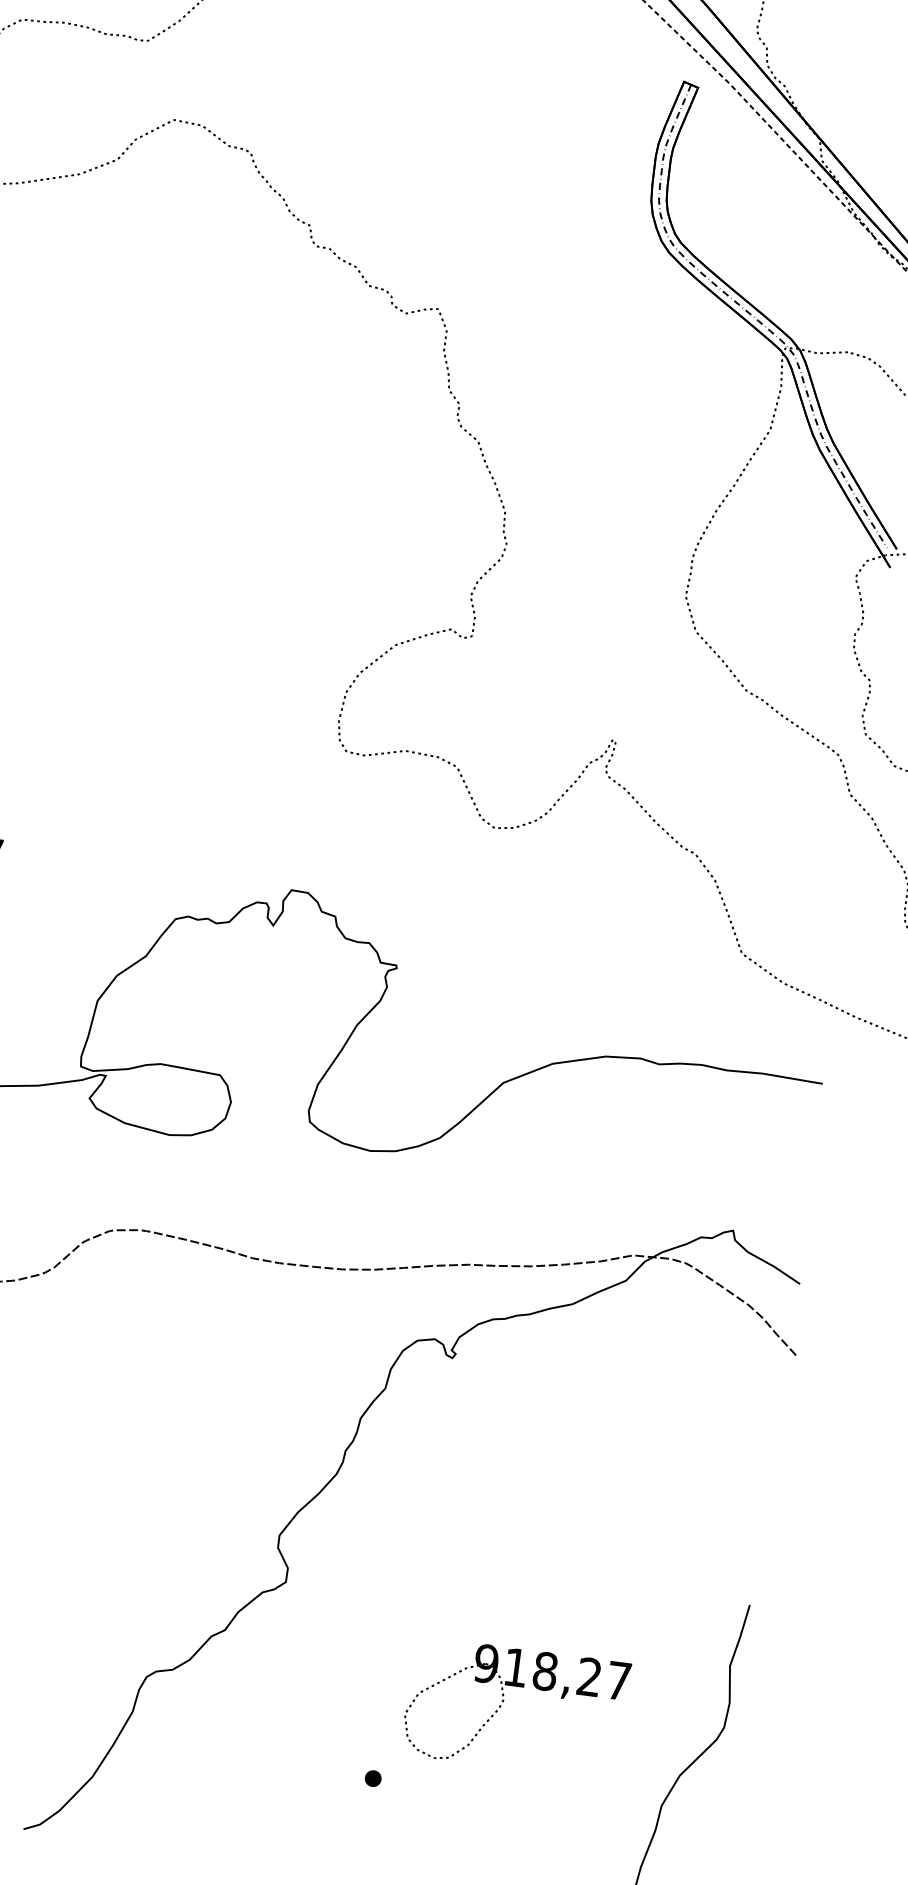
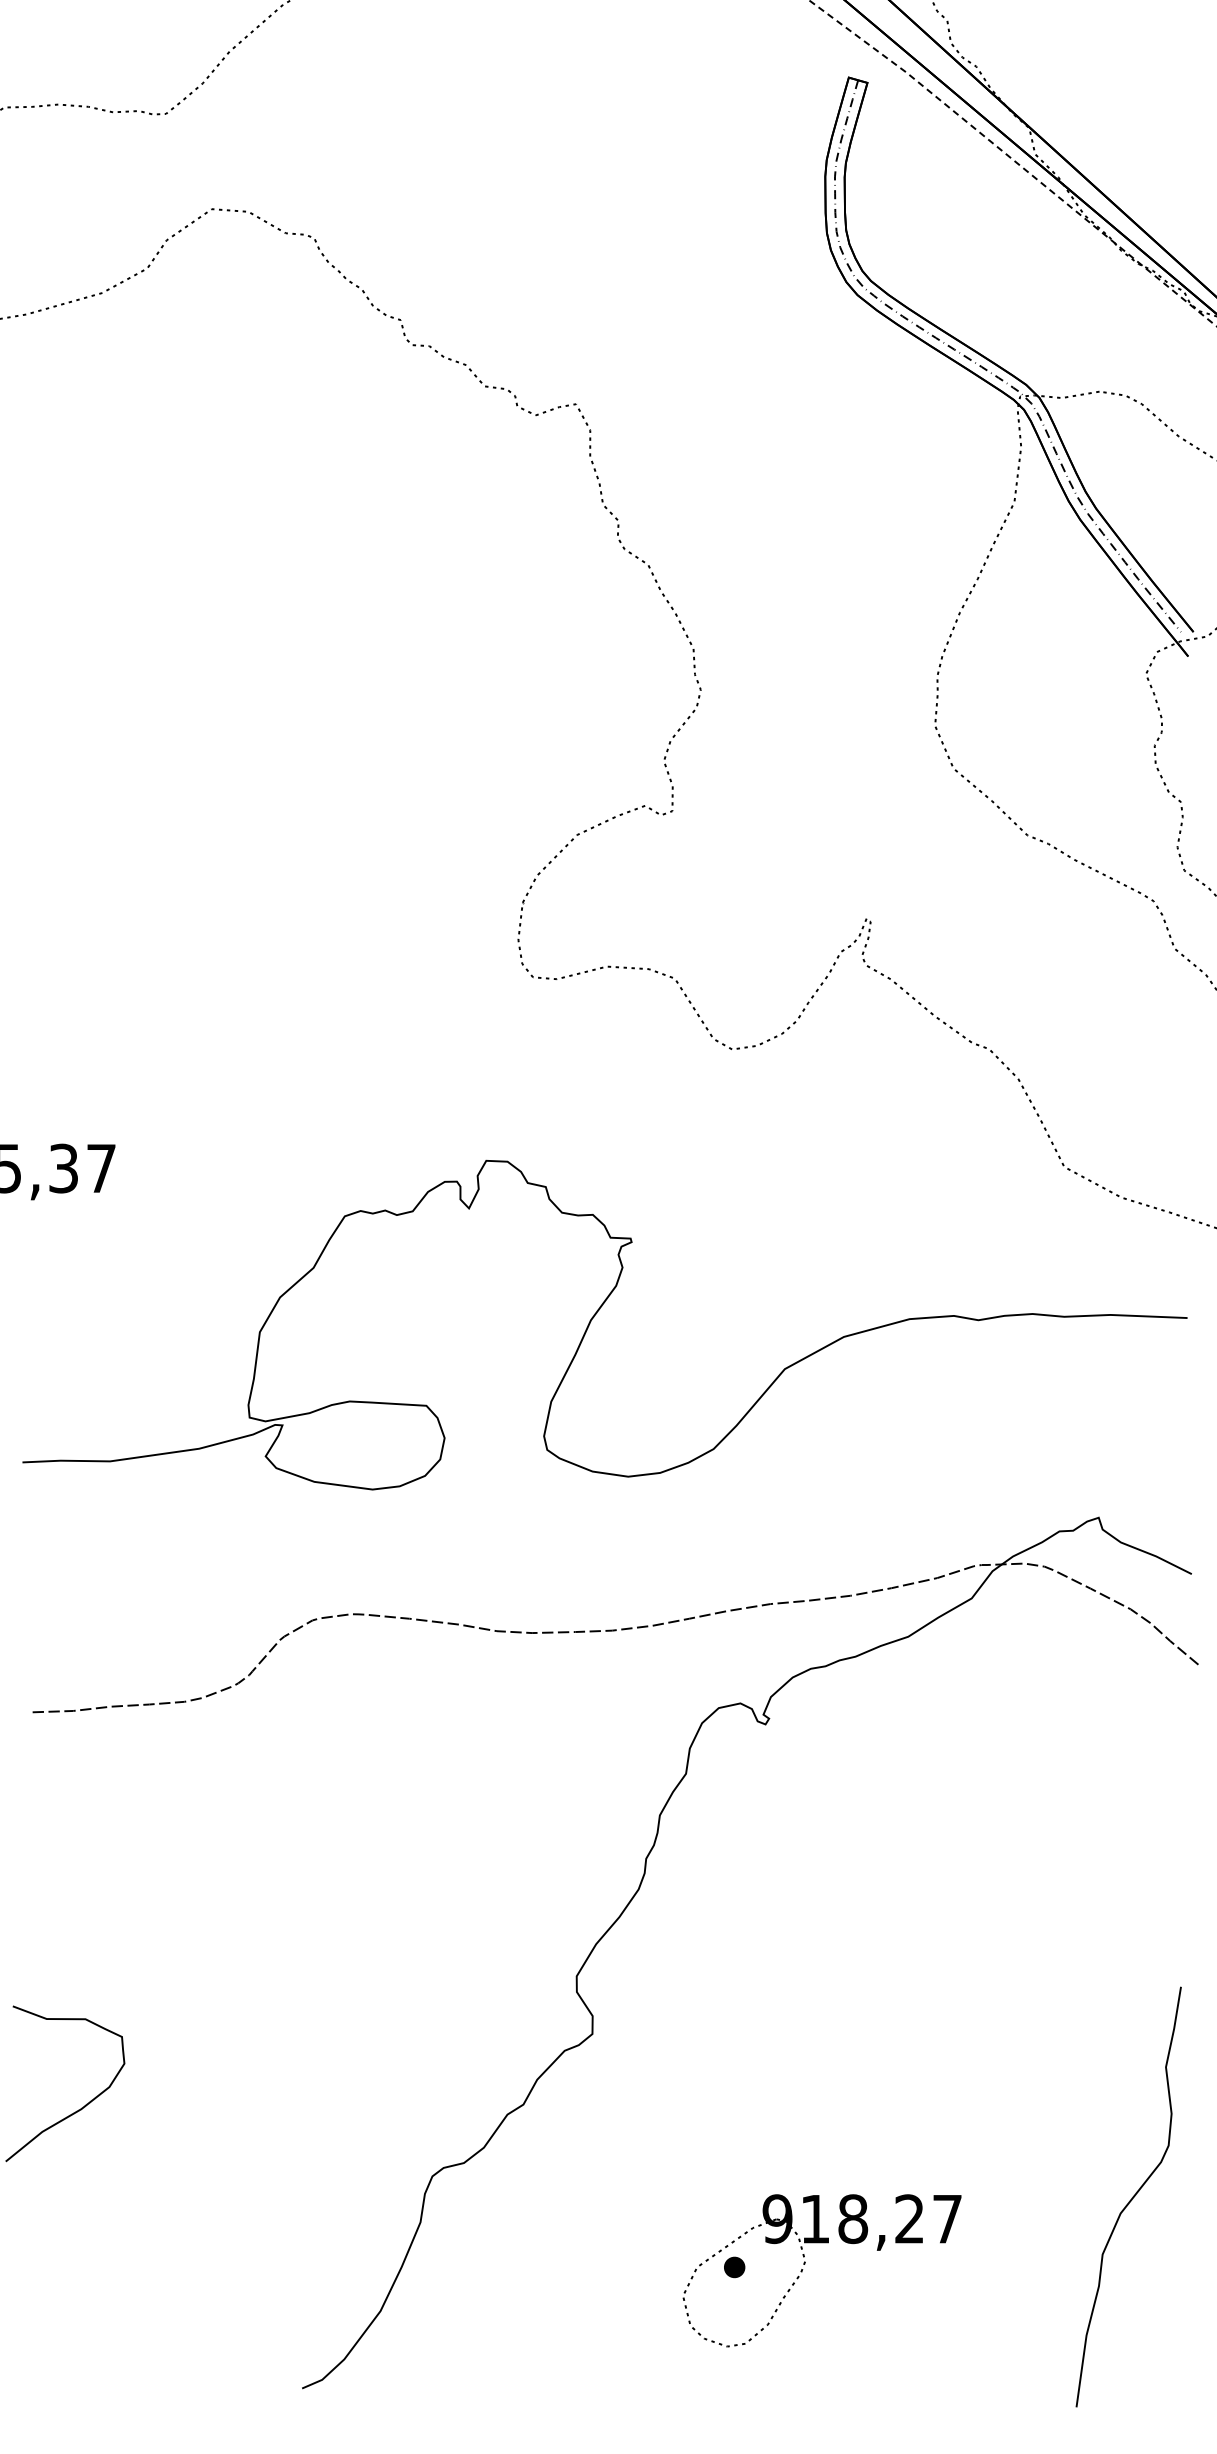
part: (503, 1702) -> (805, 2264), moved

